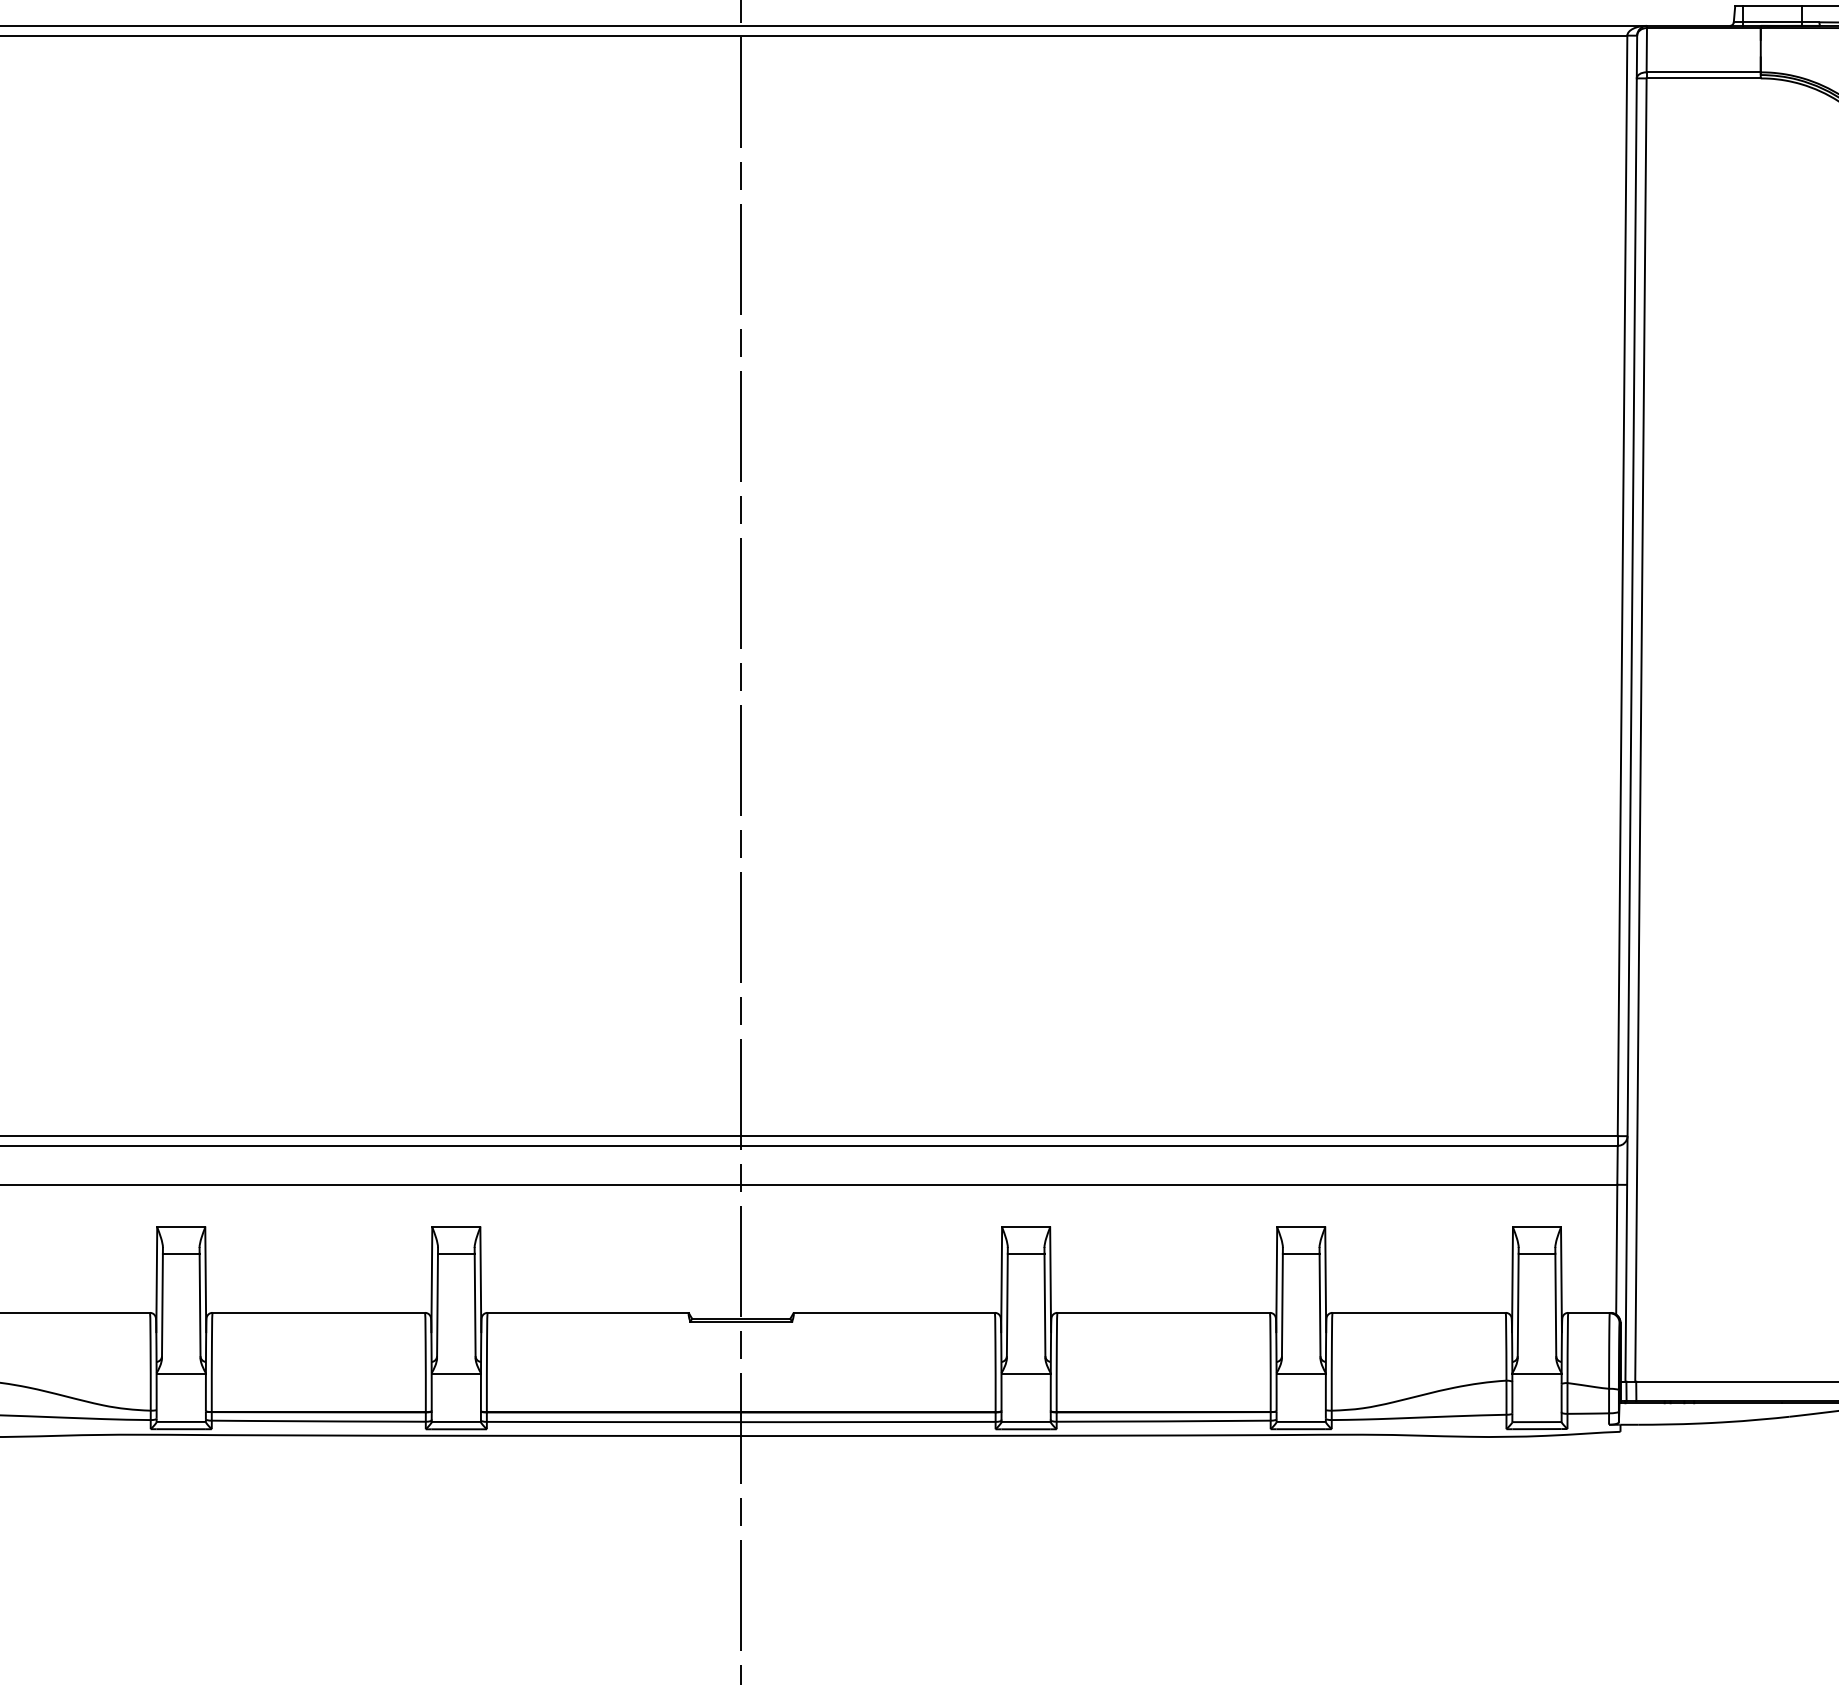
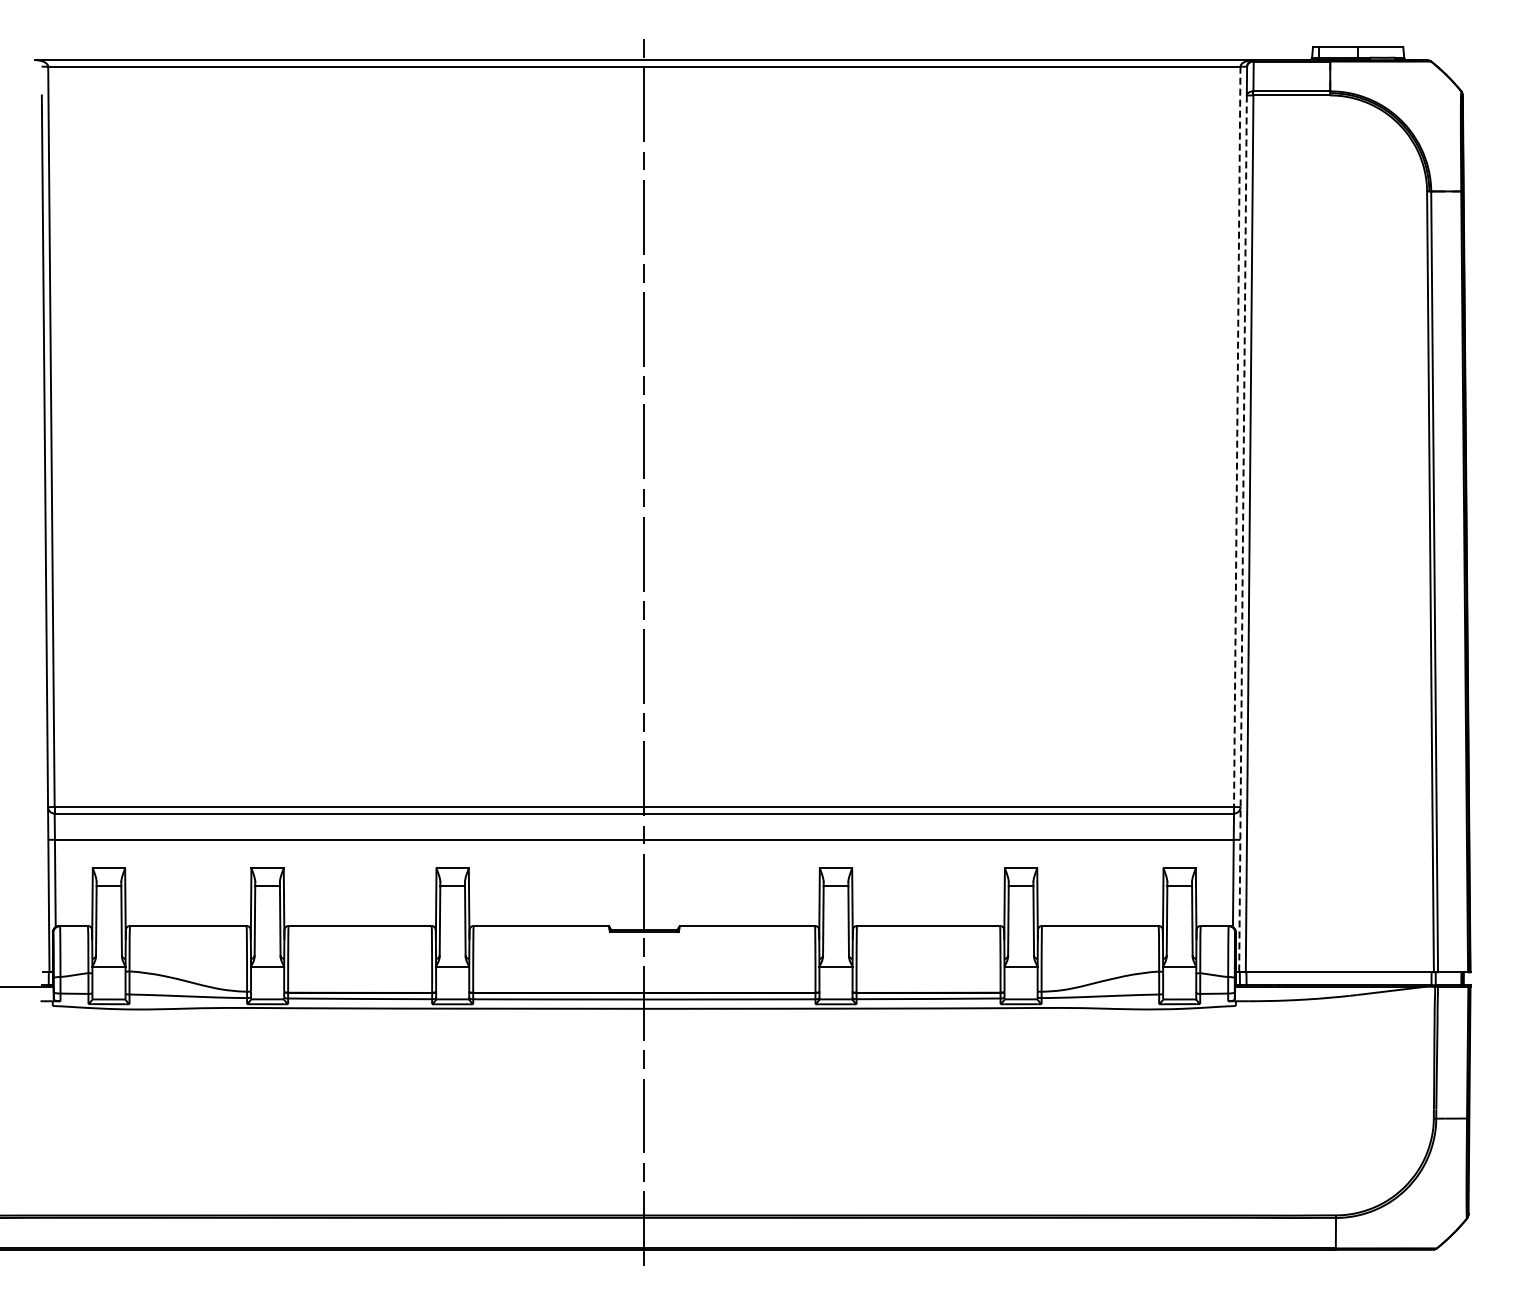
line: (1622, 586) -> (1237, 437), solid -> dashed
line: (1631, 730) -> (1243, 534), solid -> dashed

